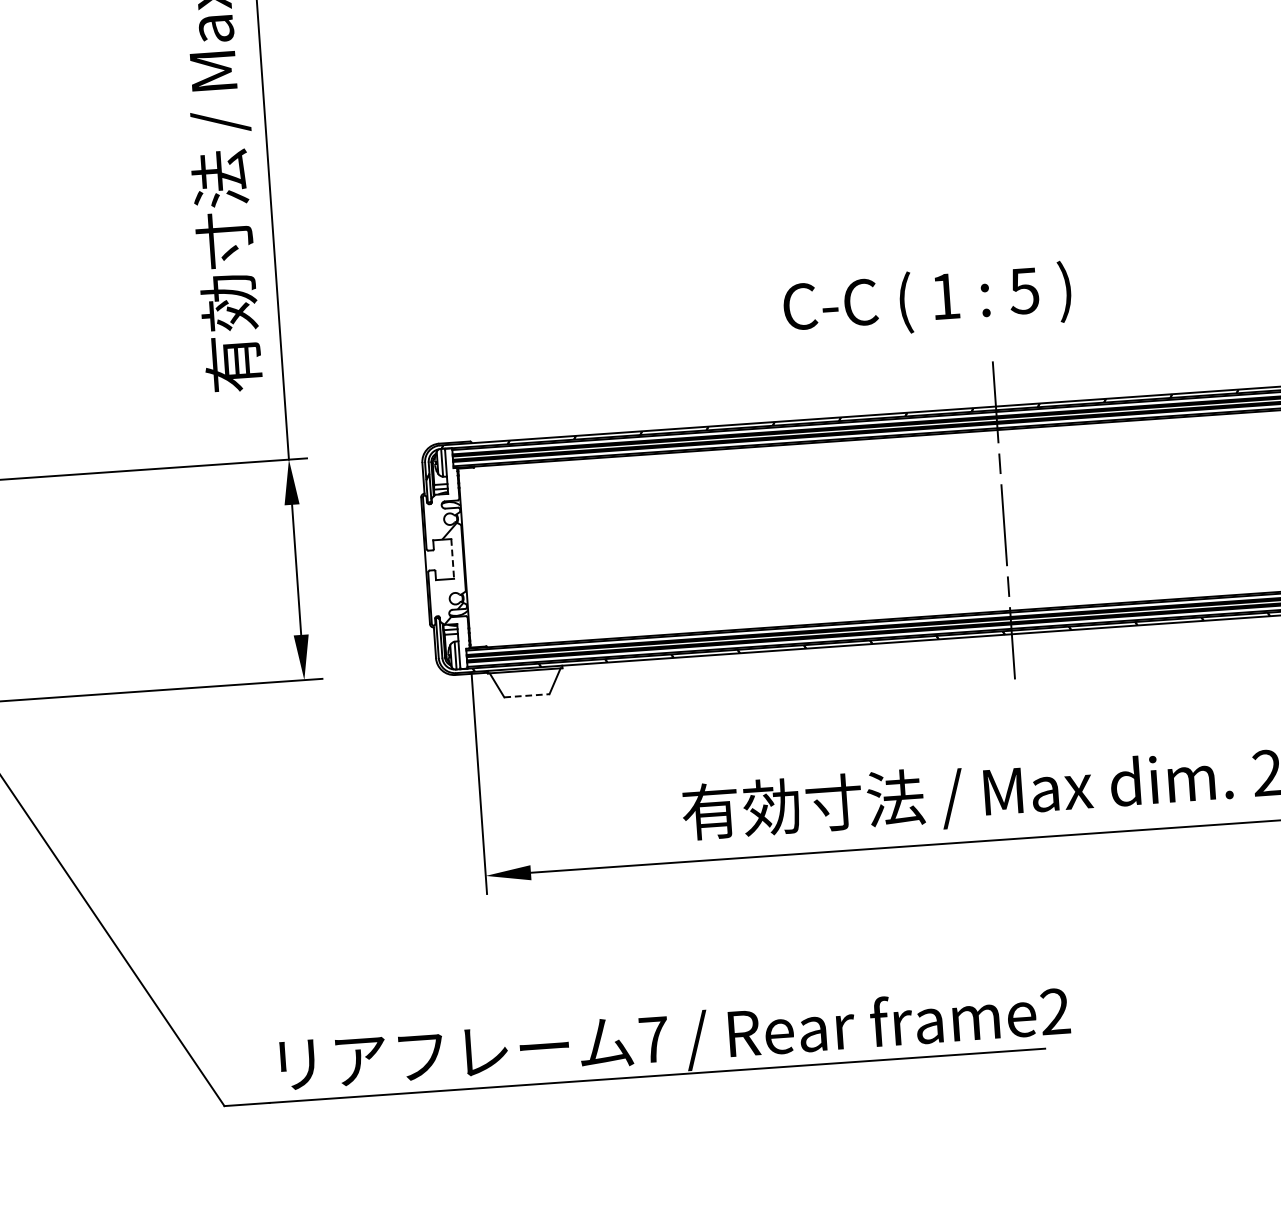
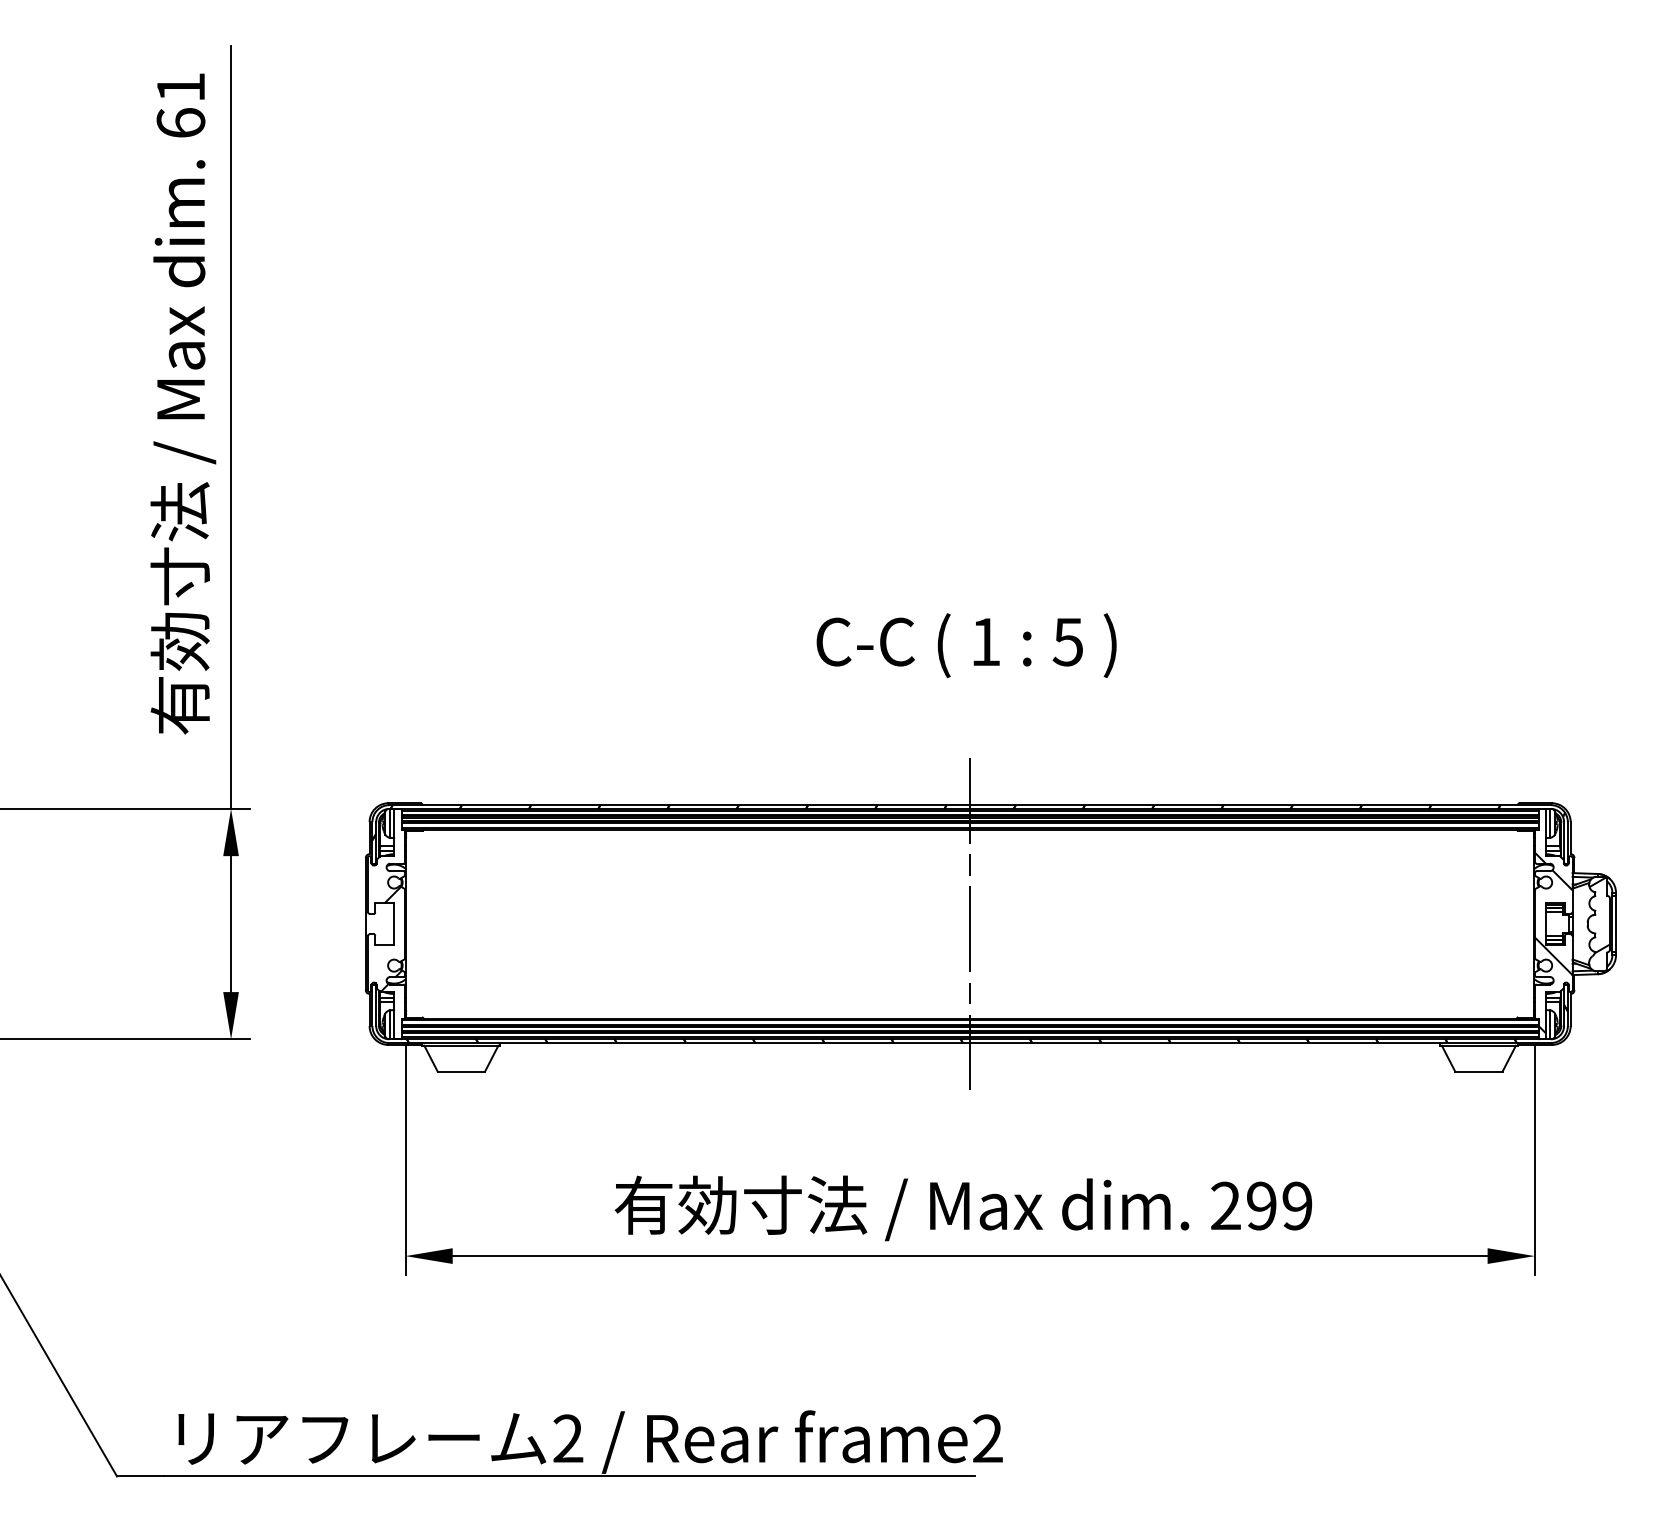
text: (927, 301) -> (966, 645), moved
line: (453, 559) -> (394, 924), dashed -> solid
line: (527, 695) -> (461, 1071), dashed -> solid
text: (653, 1039) -> (568, 1438), 7 -> 2

